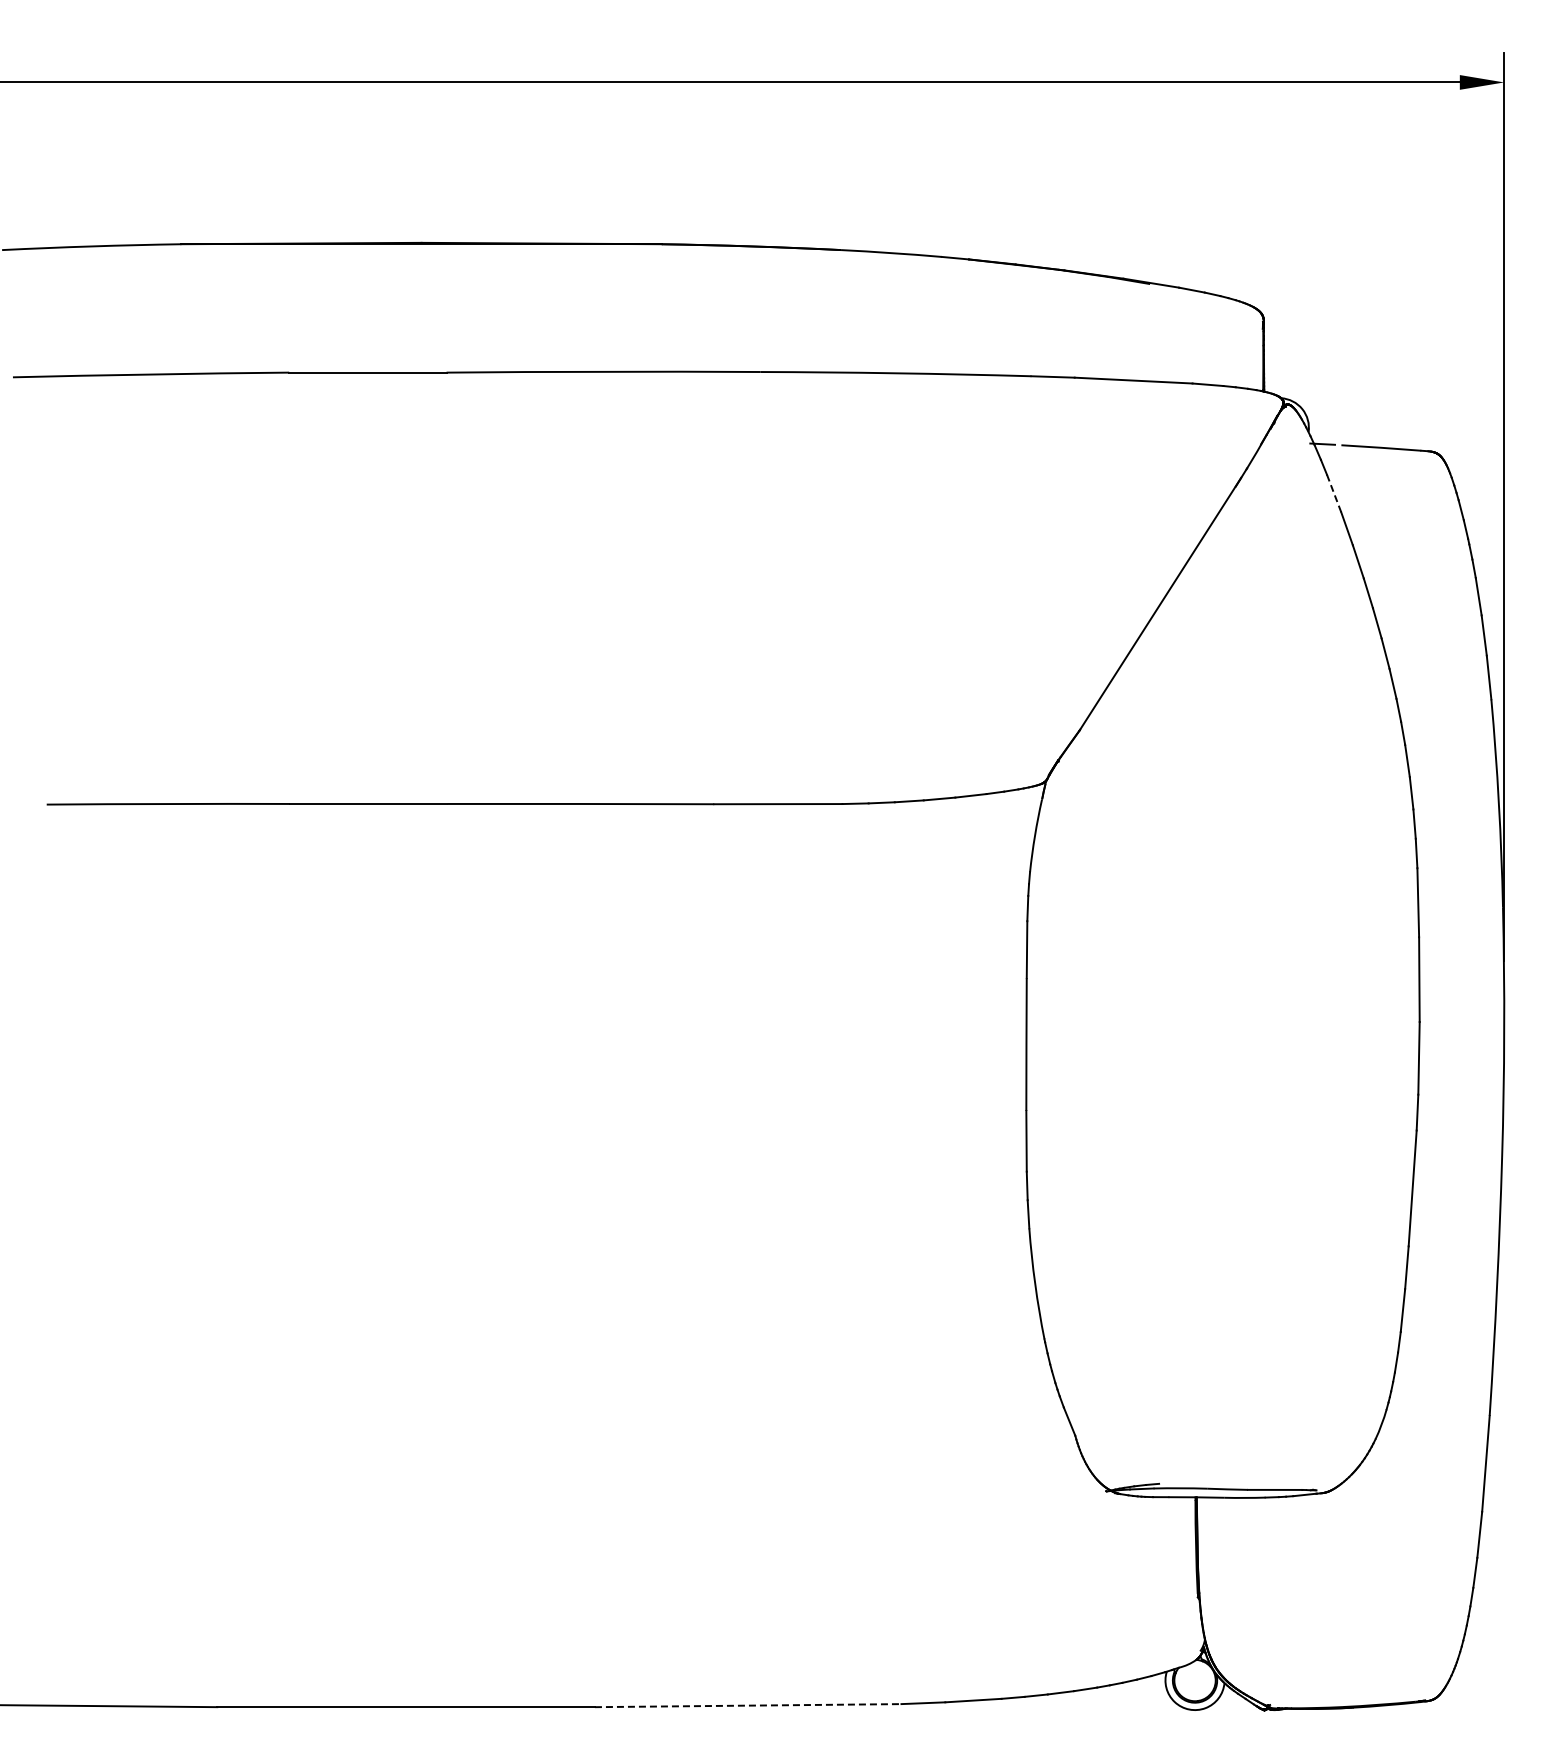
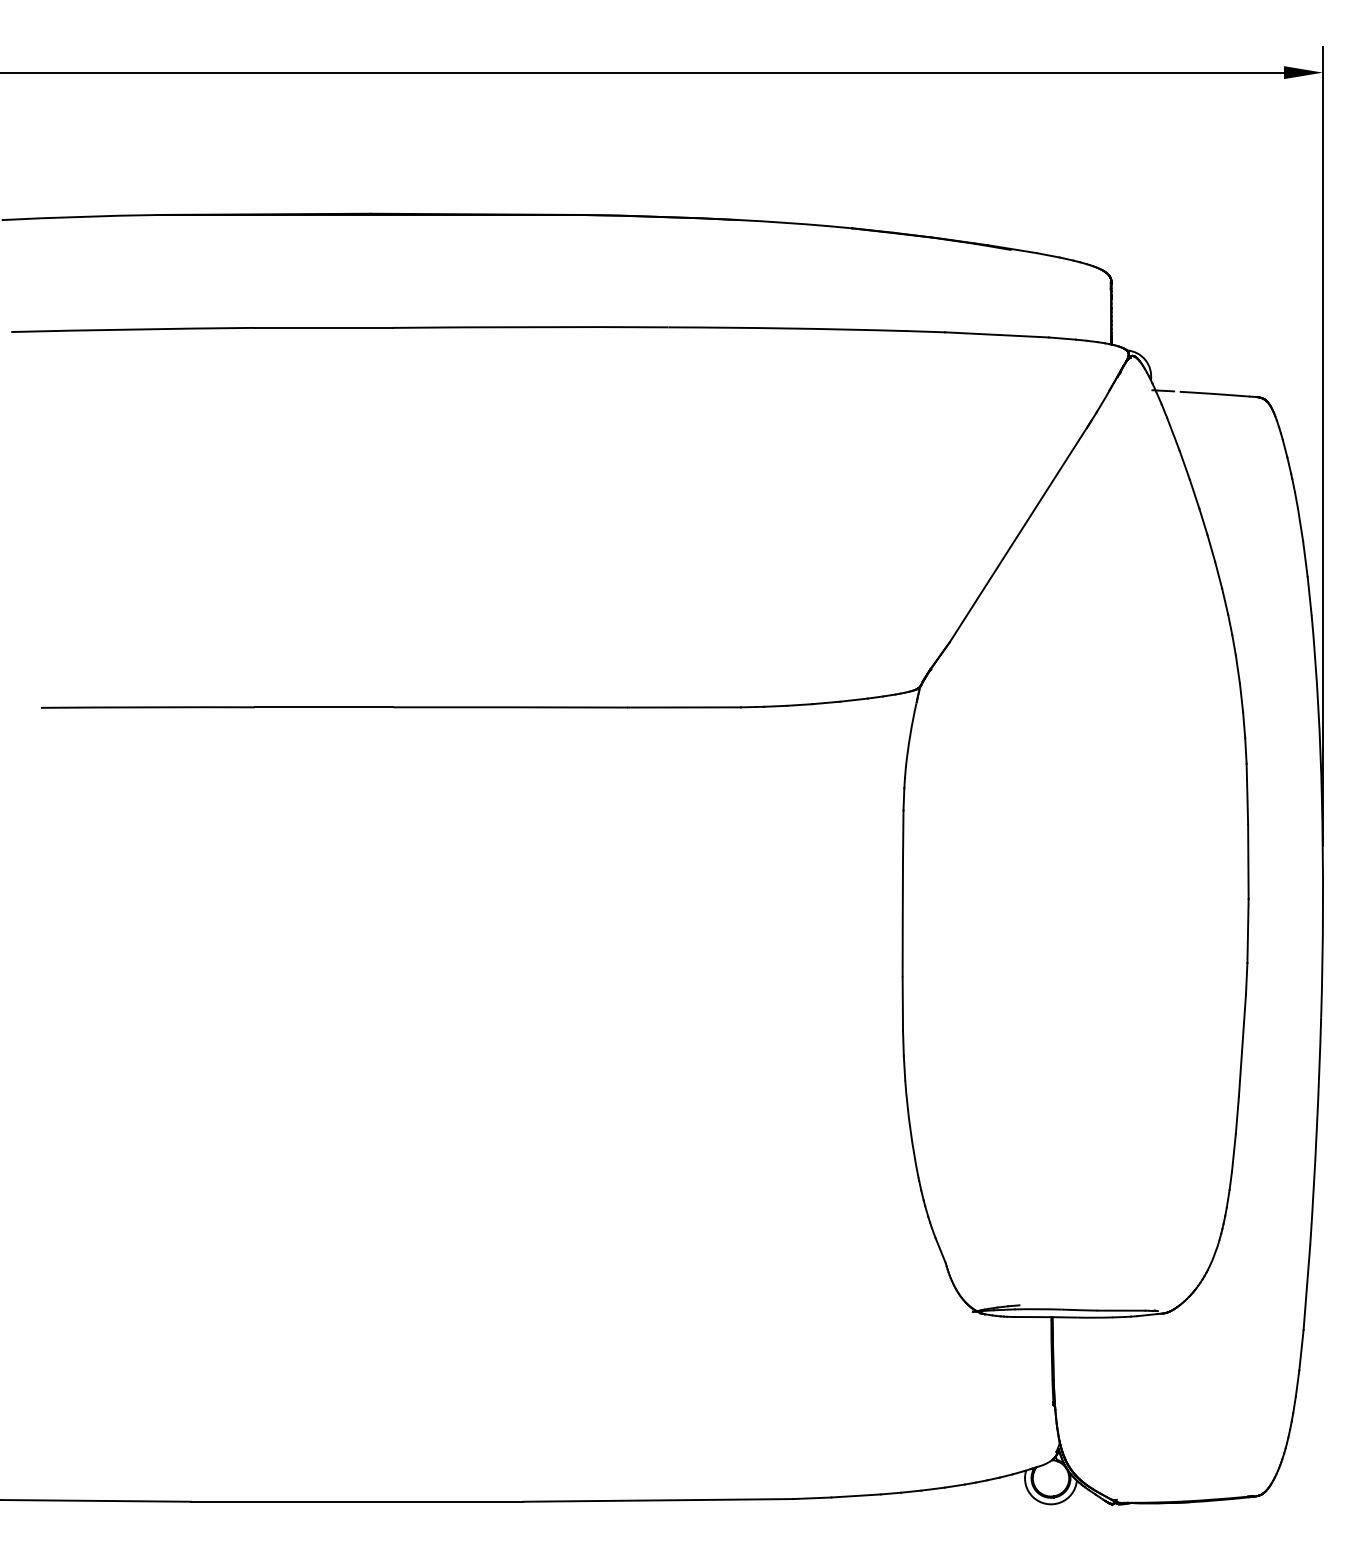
line: (1333, 493) -> (1172, 434), dashed -> solid
line: (748, 1705) -> (658, 1500), dashed -> solid

